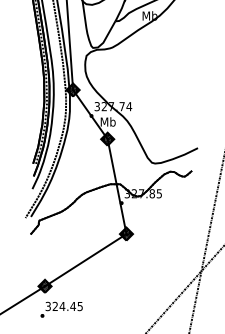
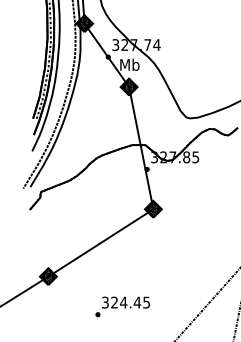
text: (61, 309) -> (122, 306), moved

